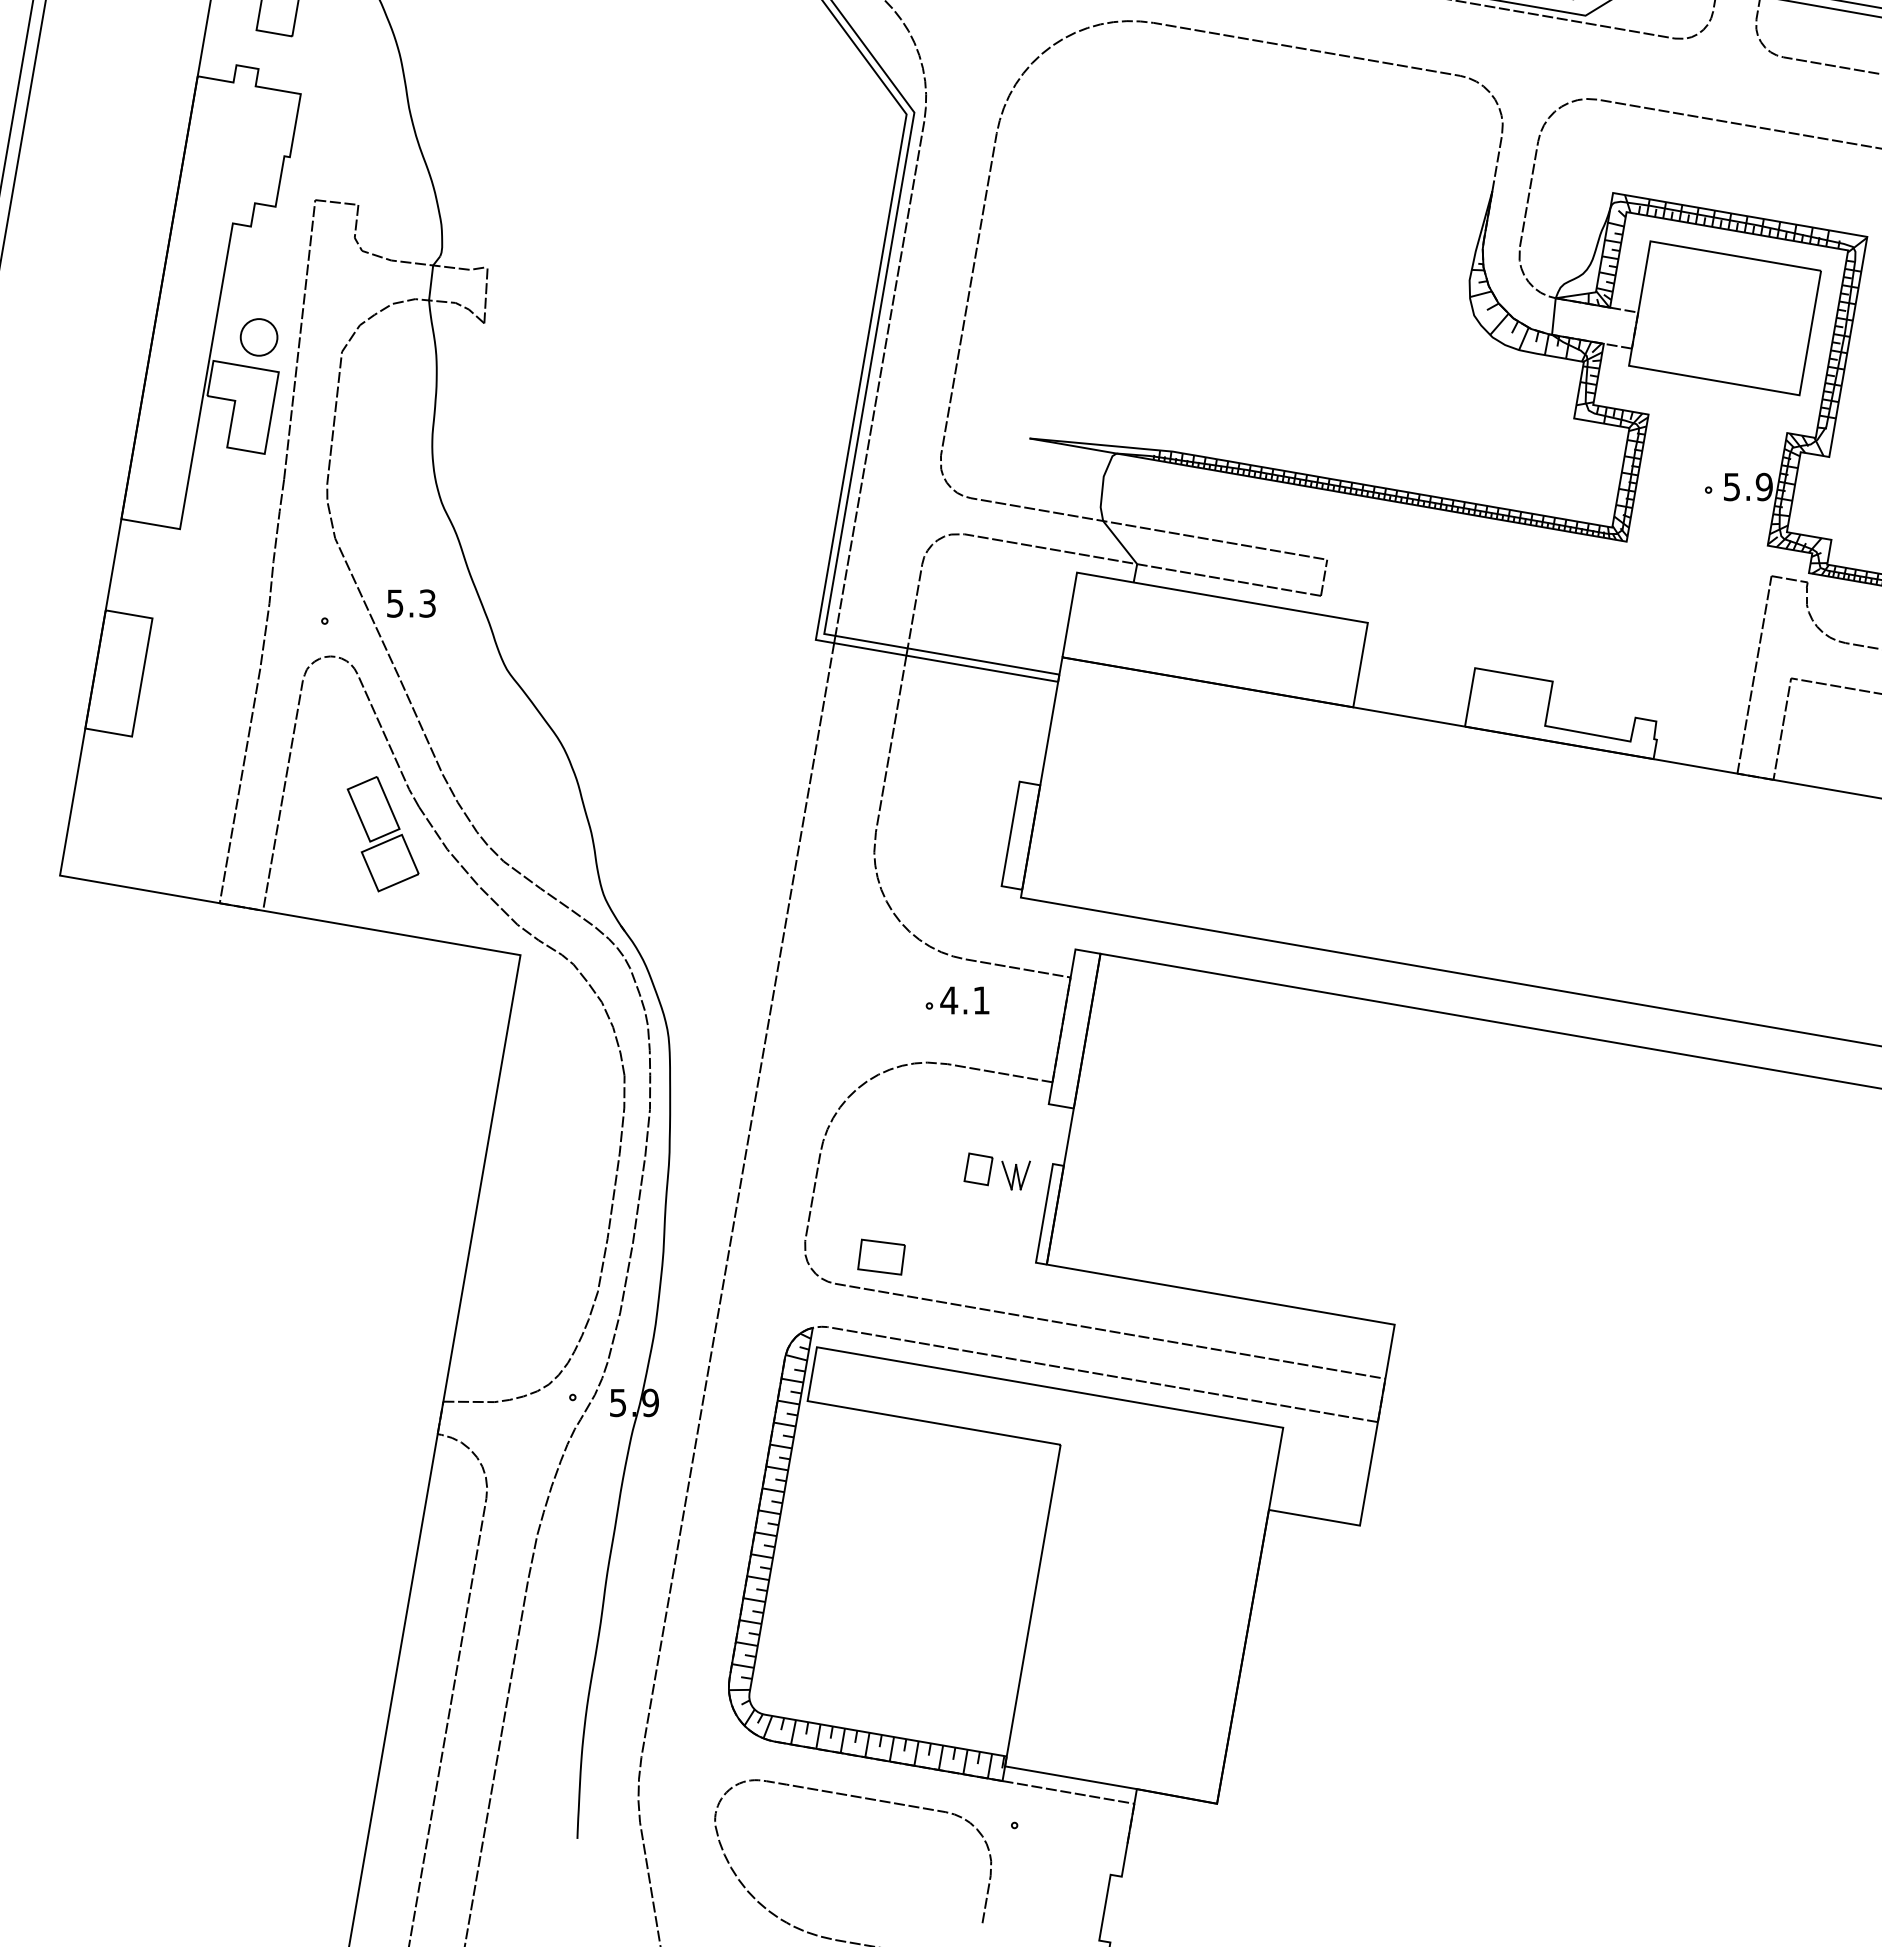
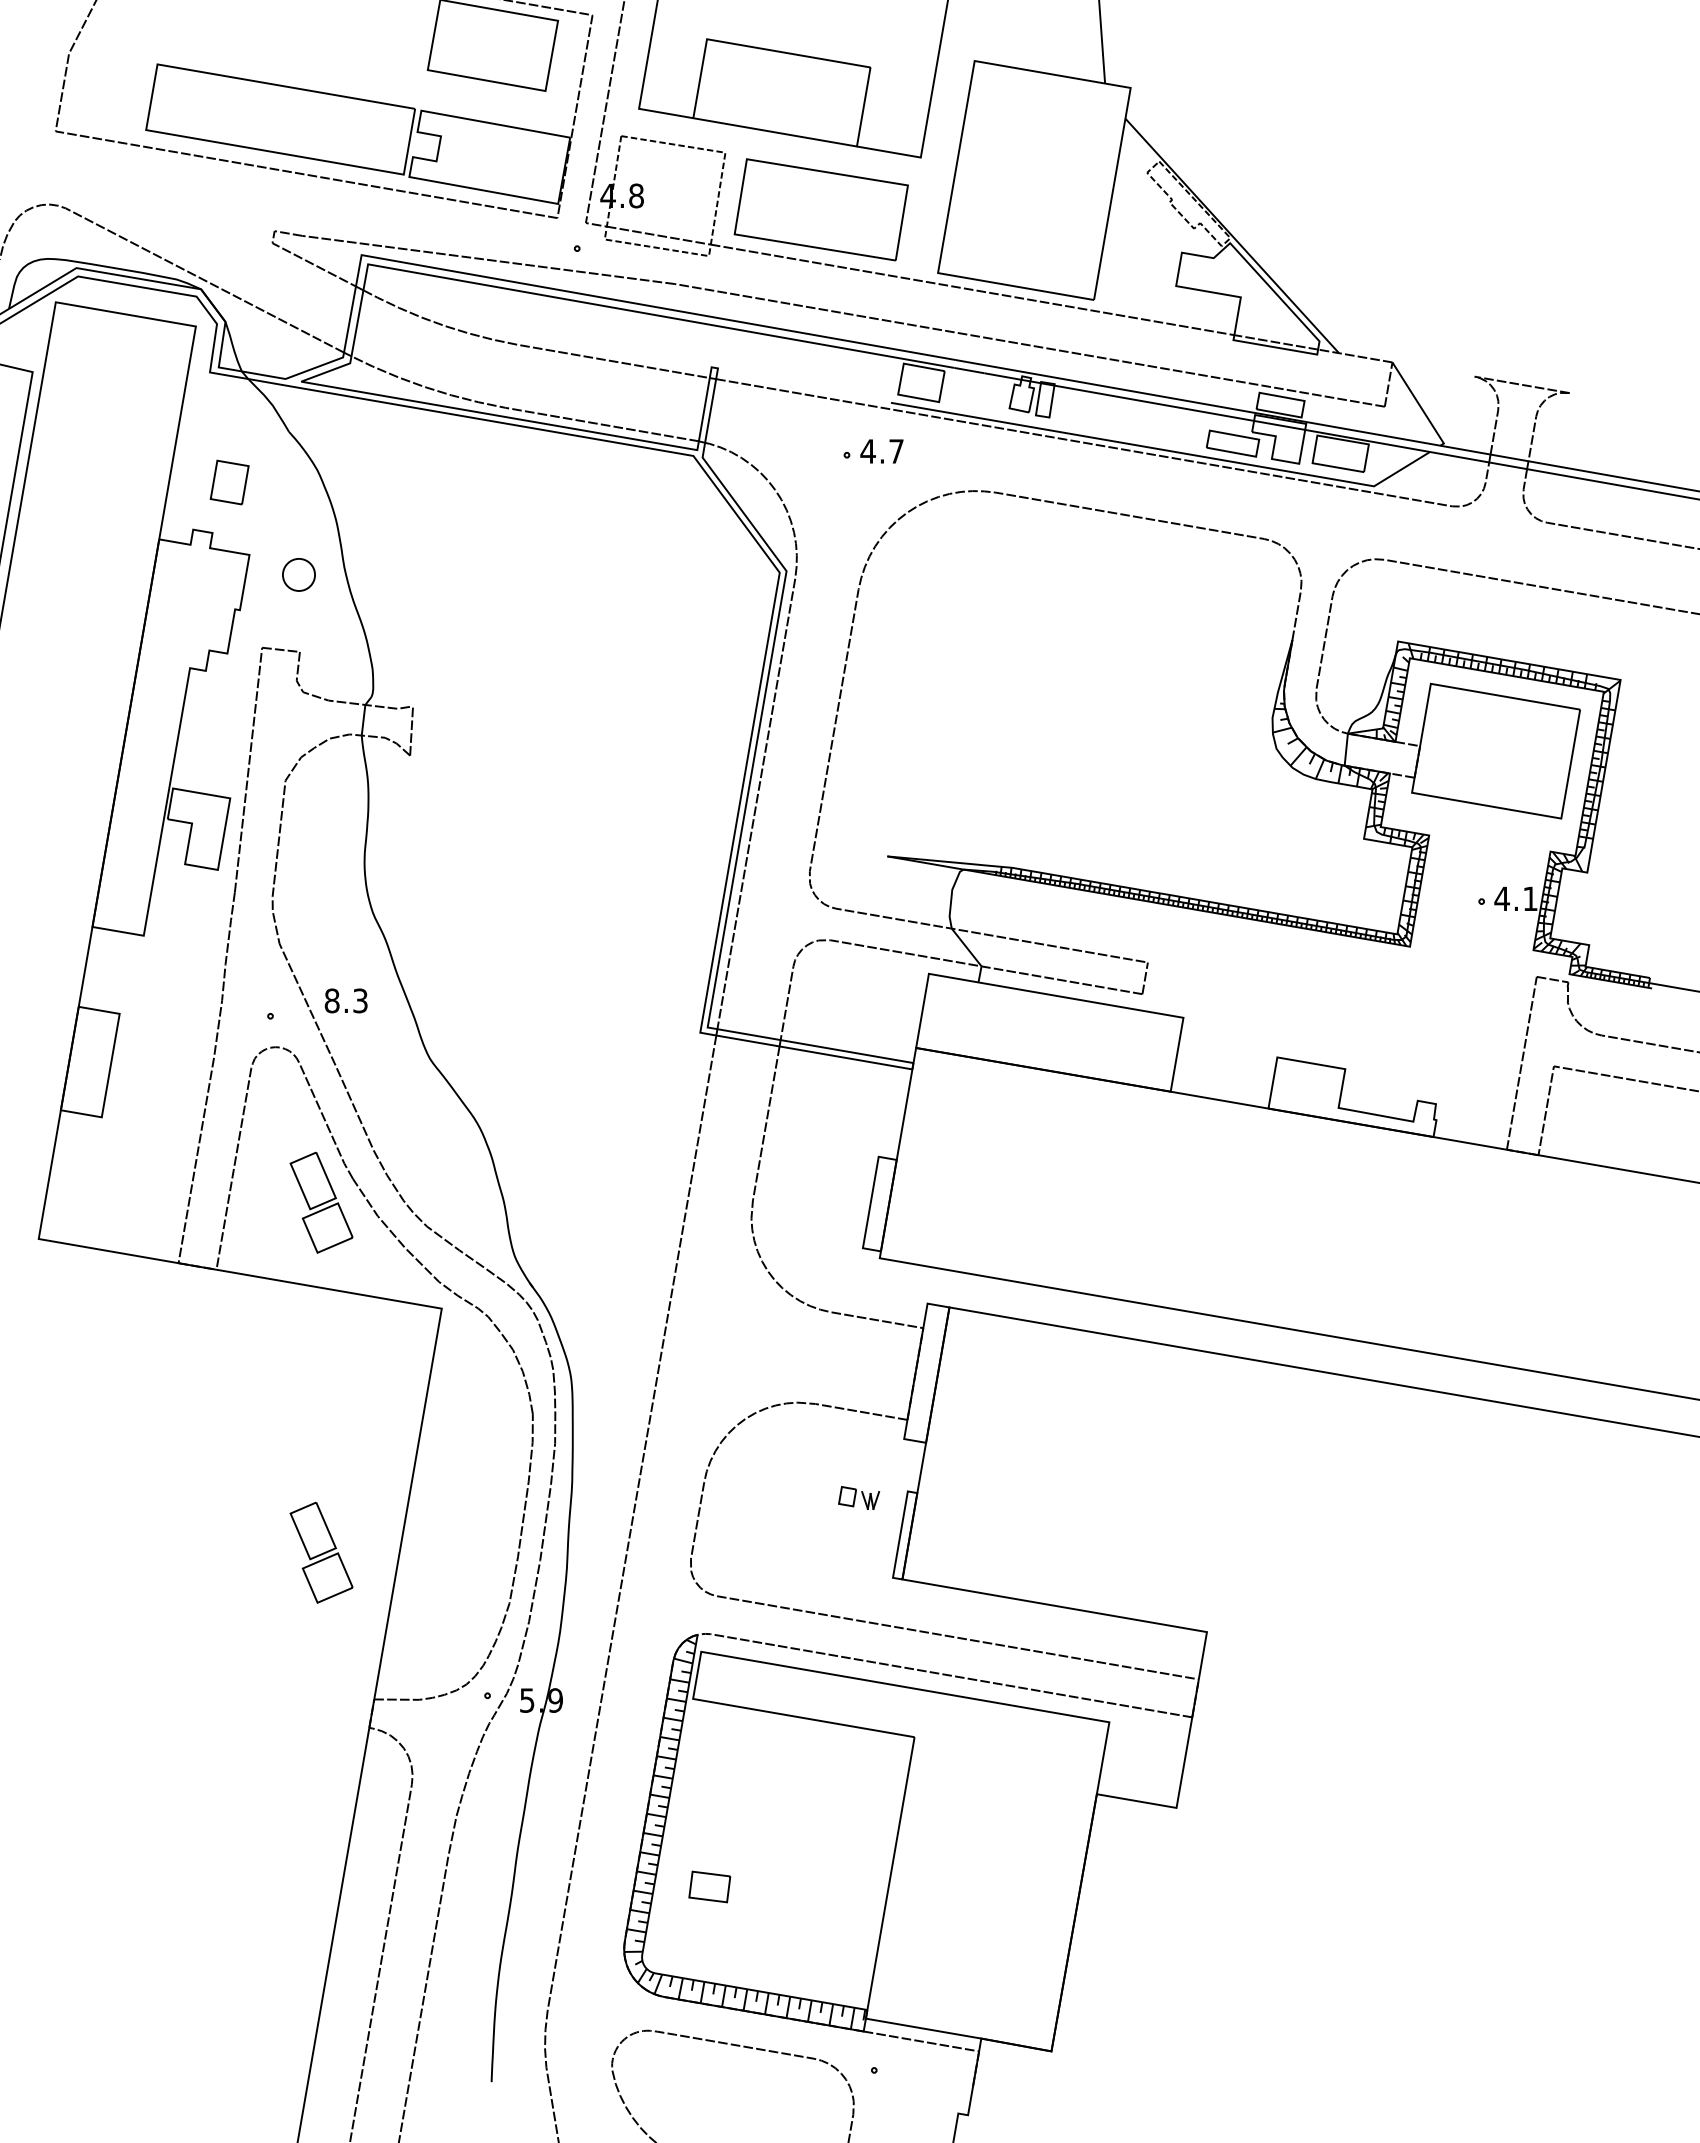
part: (258, 336) -> (298, 574), moved
text: (1747, 486) -> (1515, 898), 5.9 -> 4.1
text: (394, 603) -> (331, 1000), 5.3 -> 8.3
part: (957, 1000) -> (824, 1348), removed
part: (996, 1170) -> (858, 1497), size x0.7
part: (383, 1233) -> (321, 1552), added
part: (881, 1256) -> (709, 1886), moved

